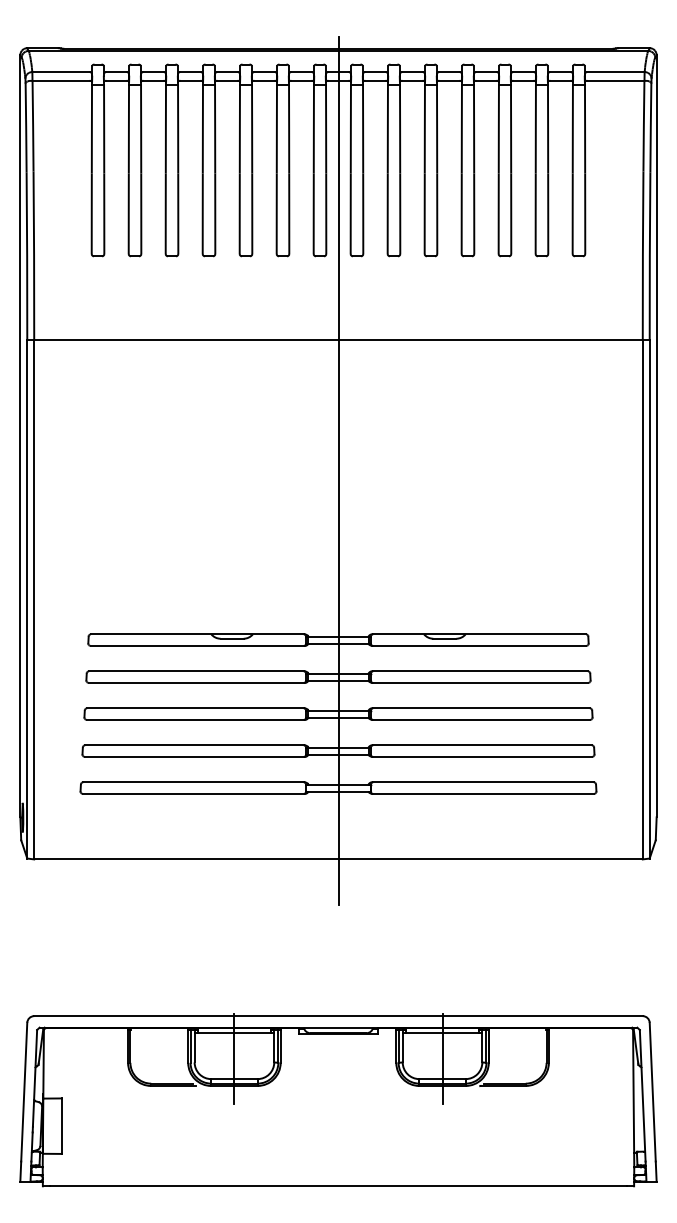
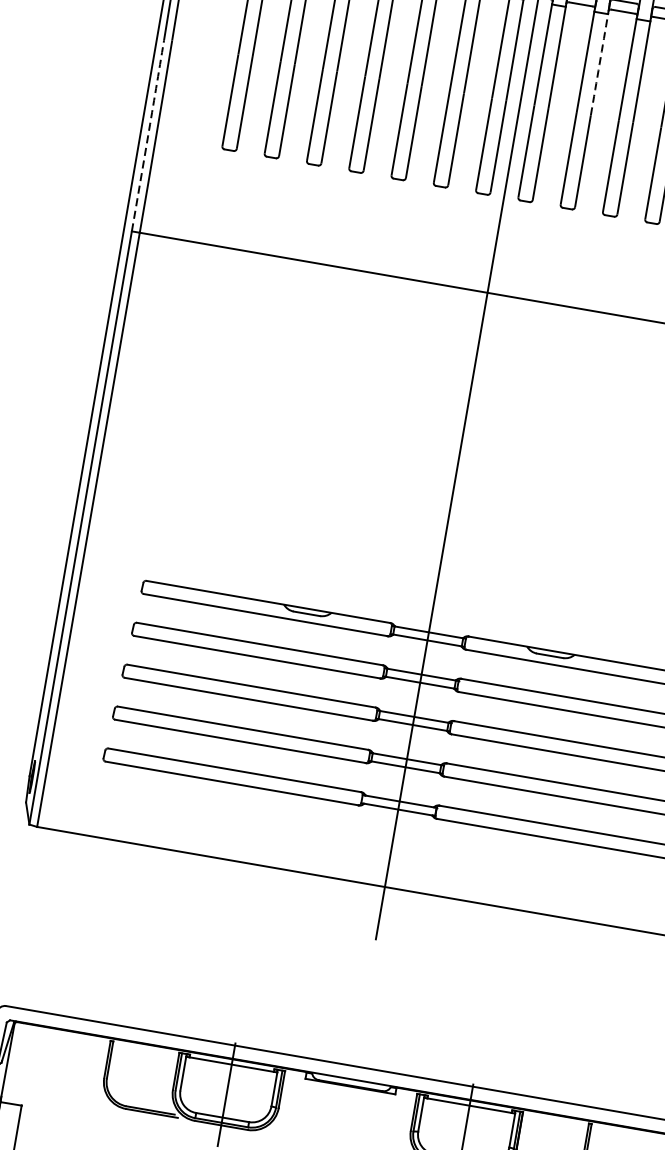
arc: (400, 128) -> (600, 63), solid -> dashed
arc: (27, 256) -> (148, 136), solid -> dashed

